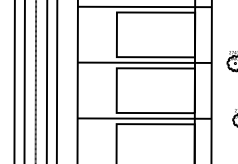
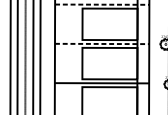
line: (144, 6) -> (101, 4), solid -> dashed
line: (144, 62) -> (101, 43), solid -> dashed

